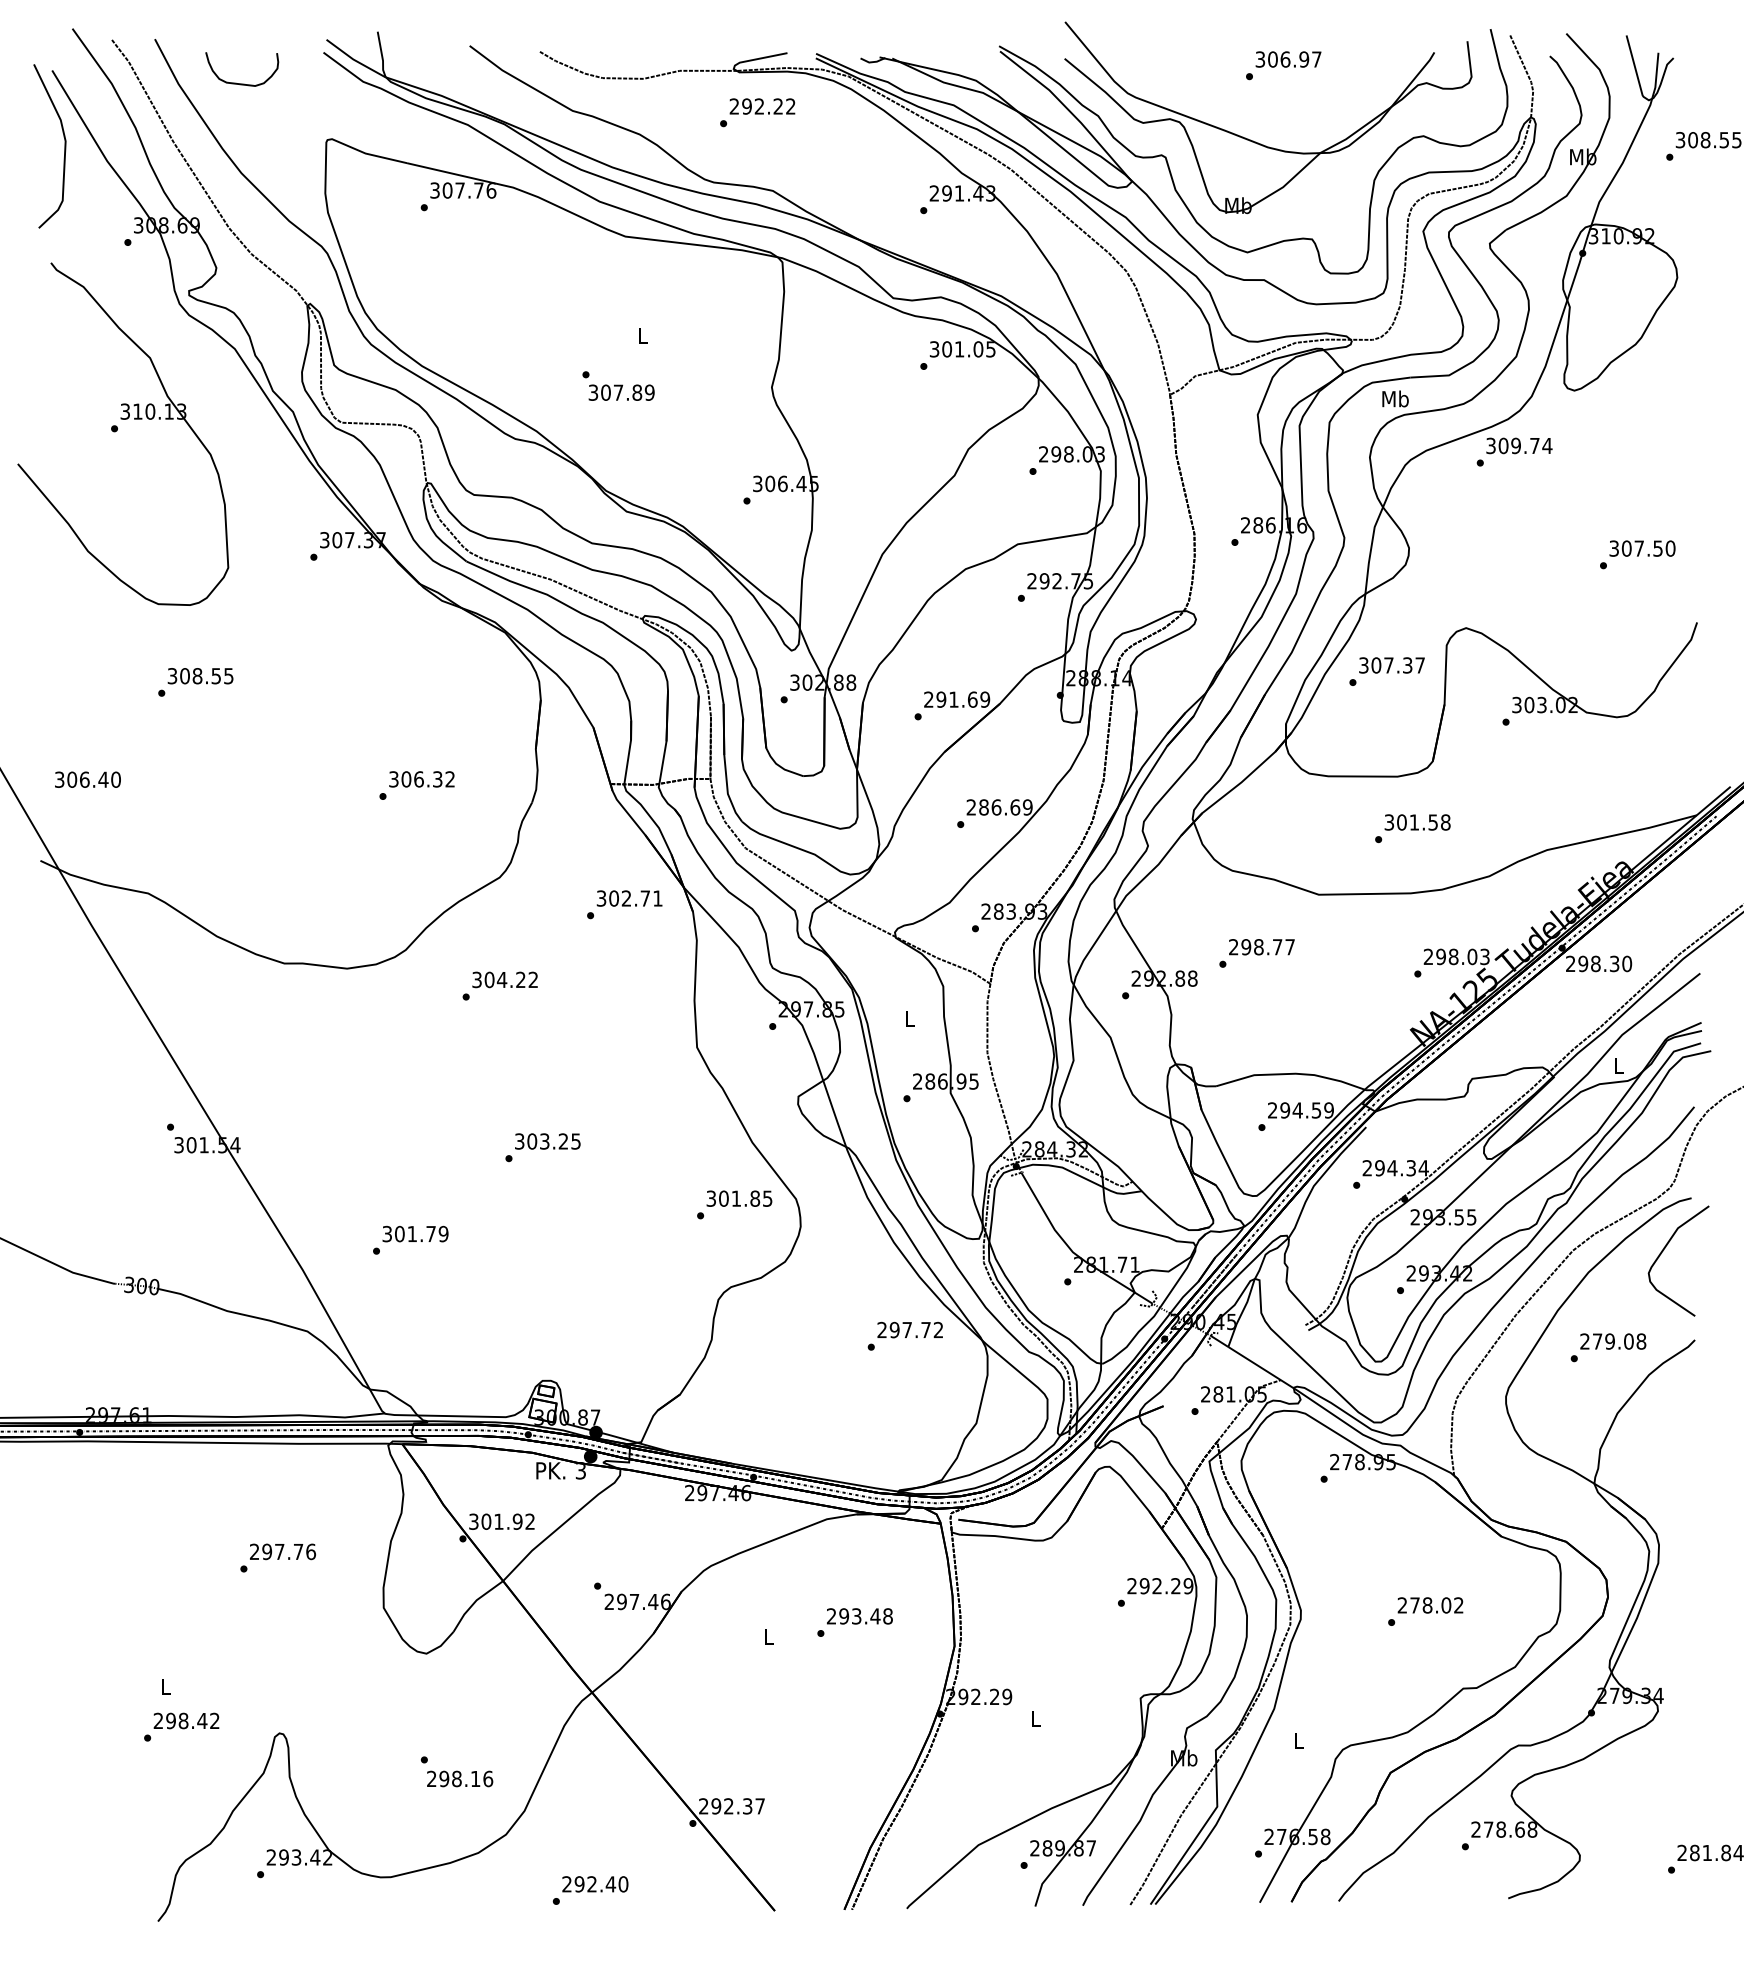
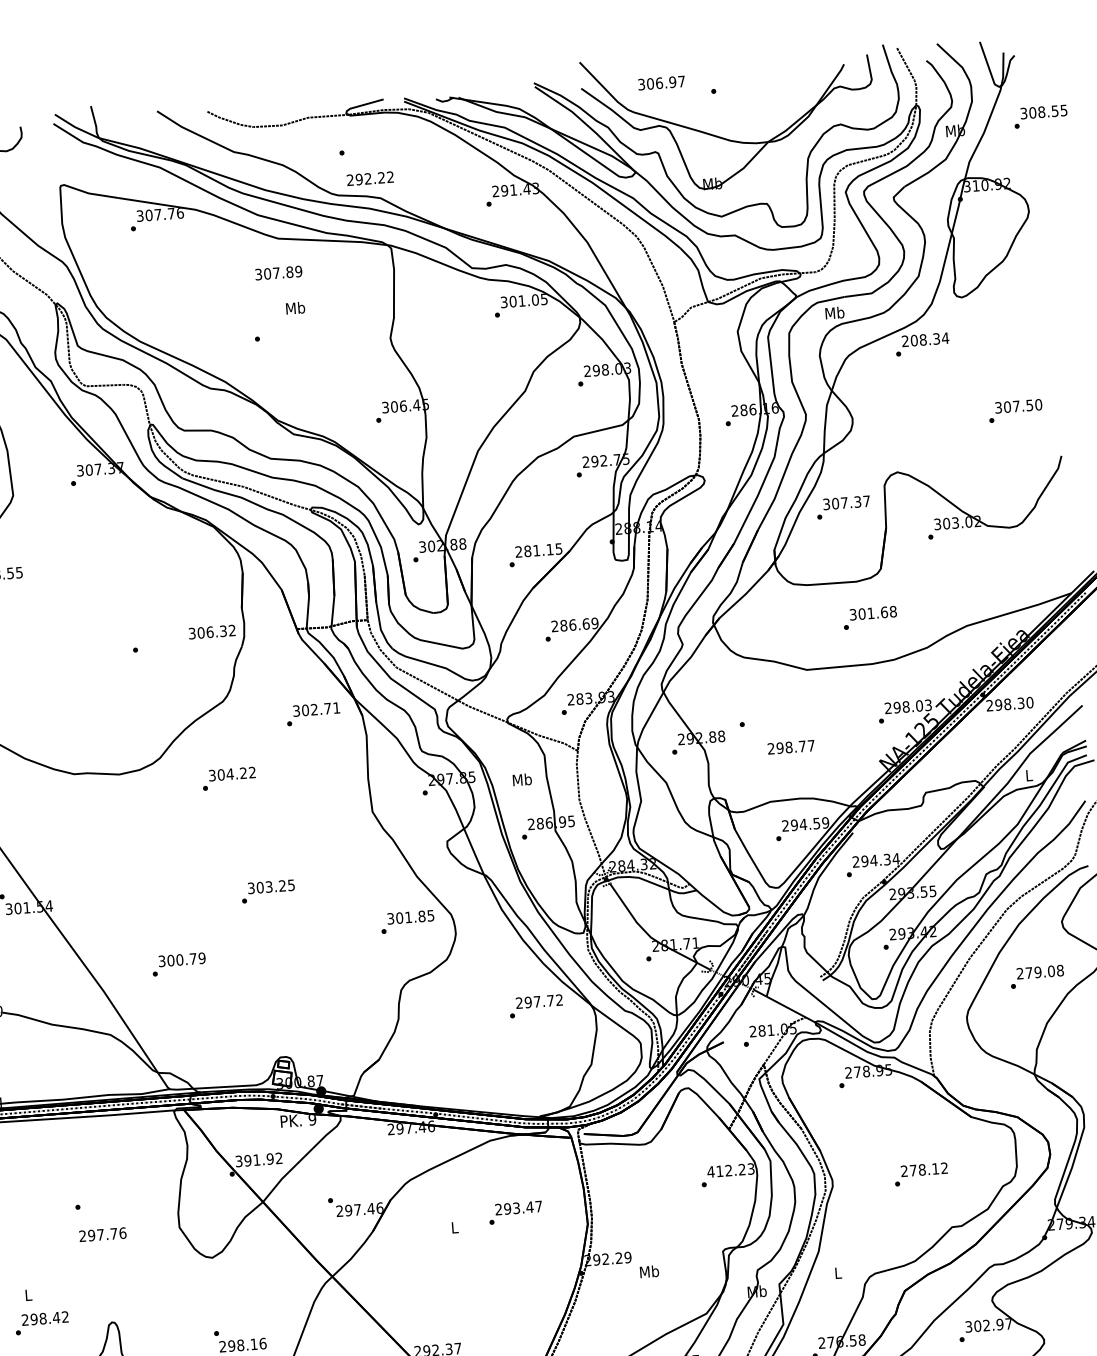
text: (1288, 59) -> (661, 83), moved
text: (762, 106) -> (370, 178), moved
text: (642, 335) -> (295, 308), L -> Mb
text: (621, 392) -> (278, 272), moved
text: (1512, 445) -> (920, 339), 309.74 -> 208.34
text: (963, 699) -> (543, 550), 291.69 -> 281.15
text: (421, 779) -> (211, 632), moved
text: (1433, 822) -> (884, 612), 301.58 -> 301.68
text: (1261, 947) -> (790, 747), moved
text: (909, 1017) -> (522, 779), L -> Mb
text: (412, 1233) -> (179, 959), 301.79 -> 300.79
text: (580, 1471) -> (312, 1119), 3 -> 9
text: (486, 1521) -> (248, 1160), 301.92 -> 391.92
text: (282, 1551) -> (102, 1234), moved
text: (1160, 1586) -> (731, 1170), 292.29 -> 412.23
text: (1446, 1605) -> (935, 1168), 278.02 -> 278.12
text: (887, 1616) -> (538, 1206), 293.48 -> 293.47
text: (1035, 1718) -> (649, 1271), L -> Mb
text: (1504, 1829) -> (989, 1325), 278.68 -> 302.97

